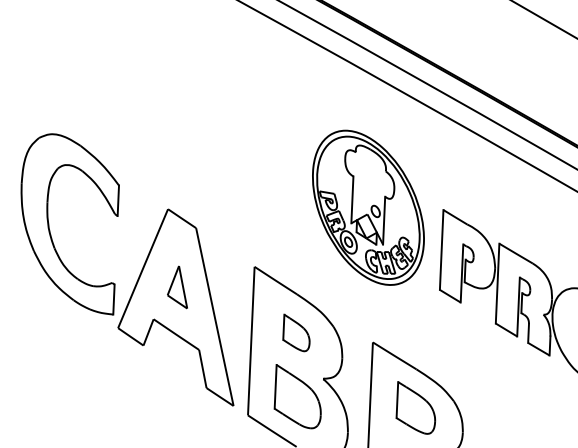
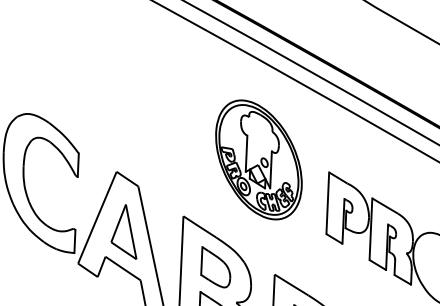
part: (368, 207) -> (258, 159), moved
part: (177, 287) -> (123, 232), size x1.67
part: (296, 332) -> (215, 266), size x1.43

